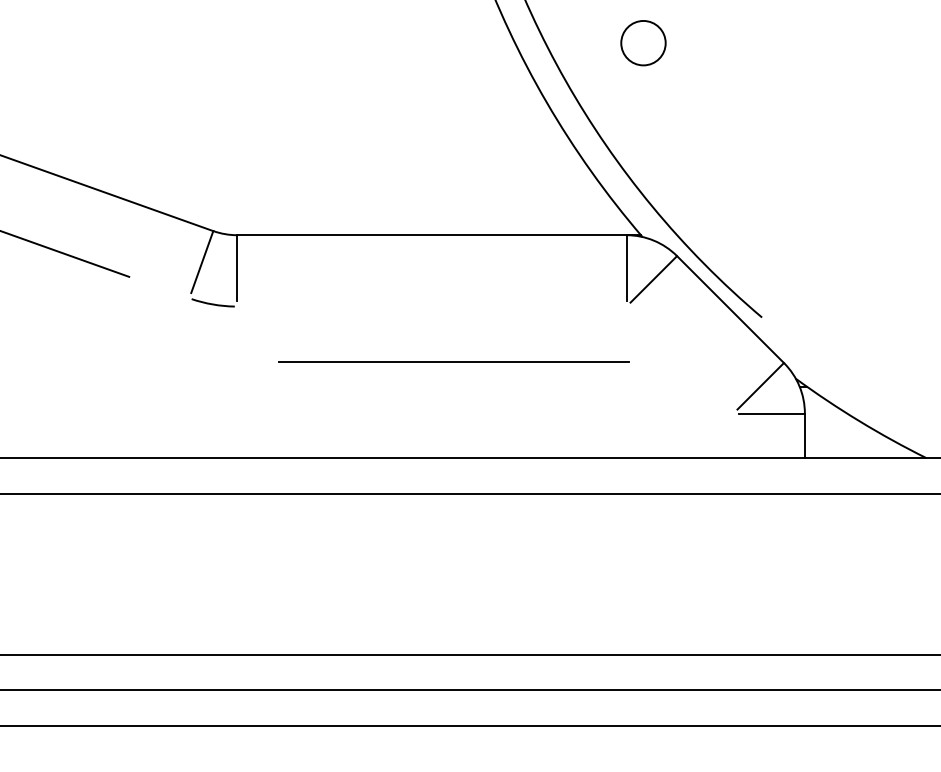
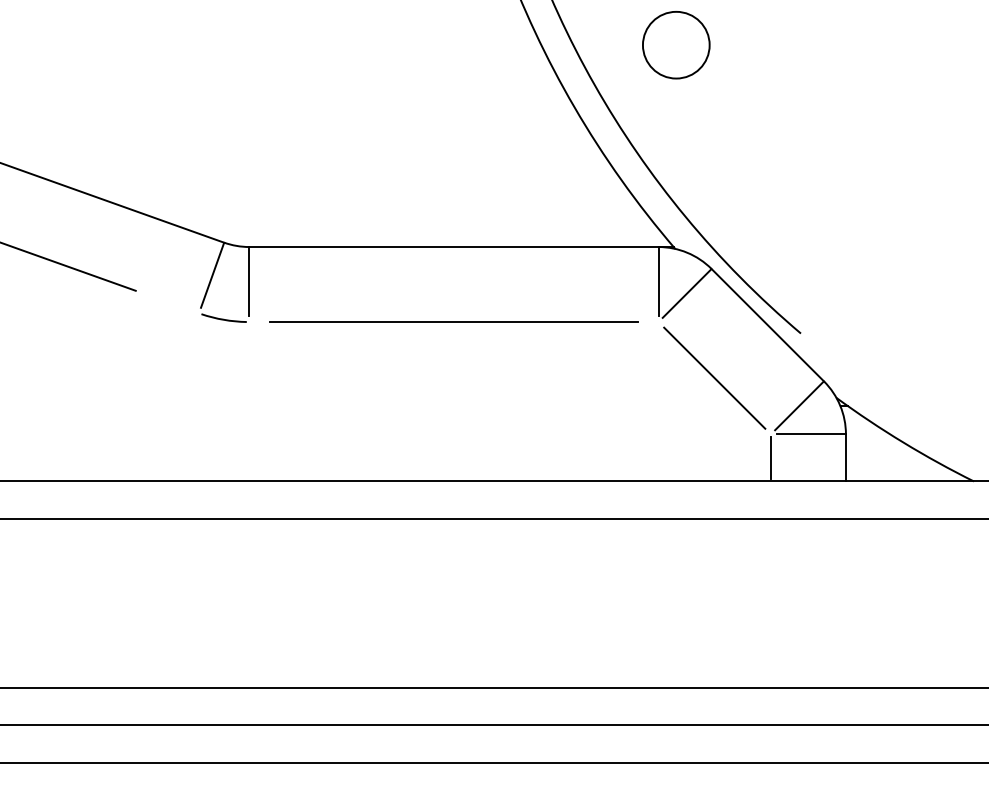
circle: (643, 42) -> (676, 44), size x1.43
line: (679, 359) -> (714, 377), added
line: (453, 361) -> (453, 321), moved
line: (733, 435) -> (770, 457), added

